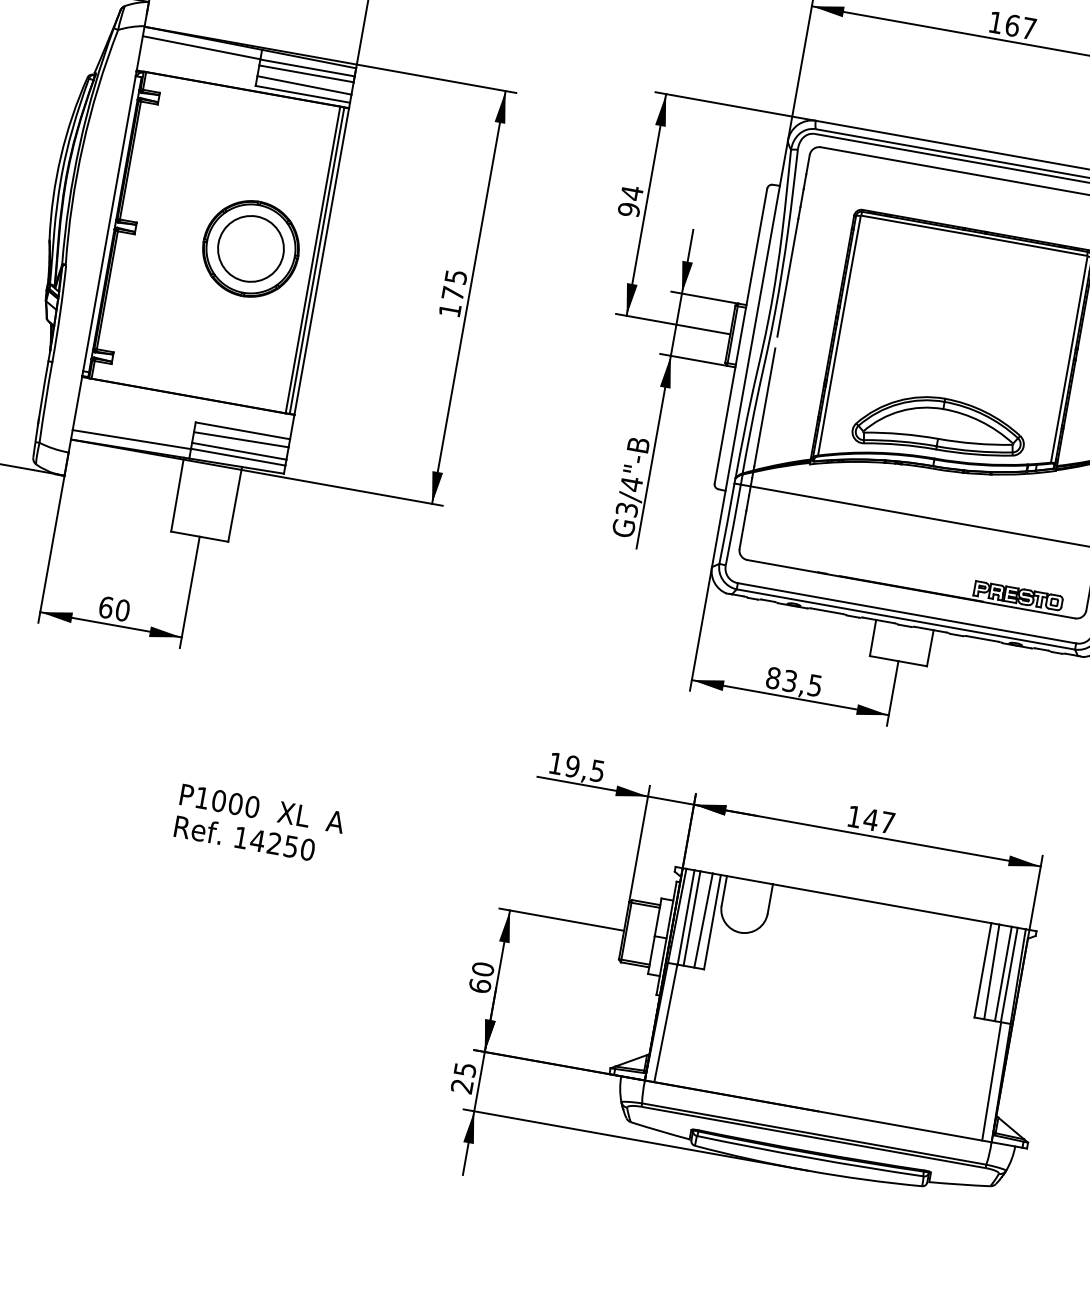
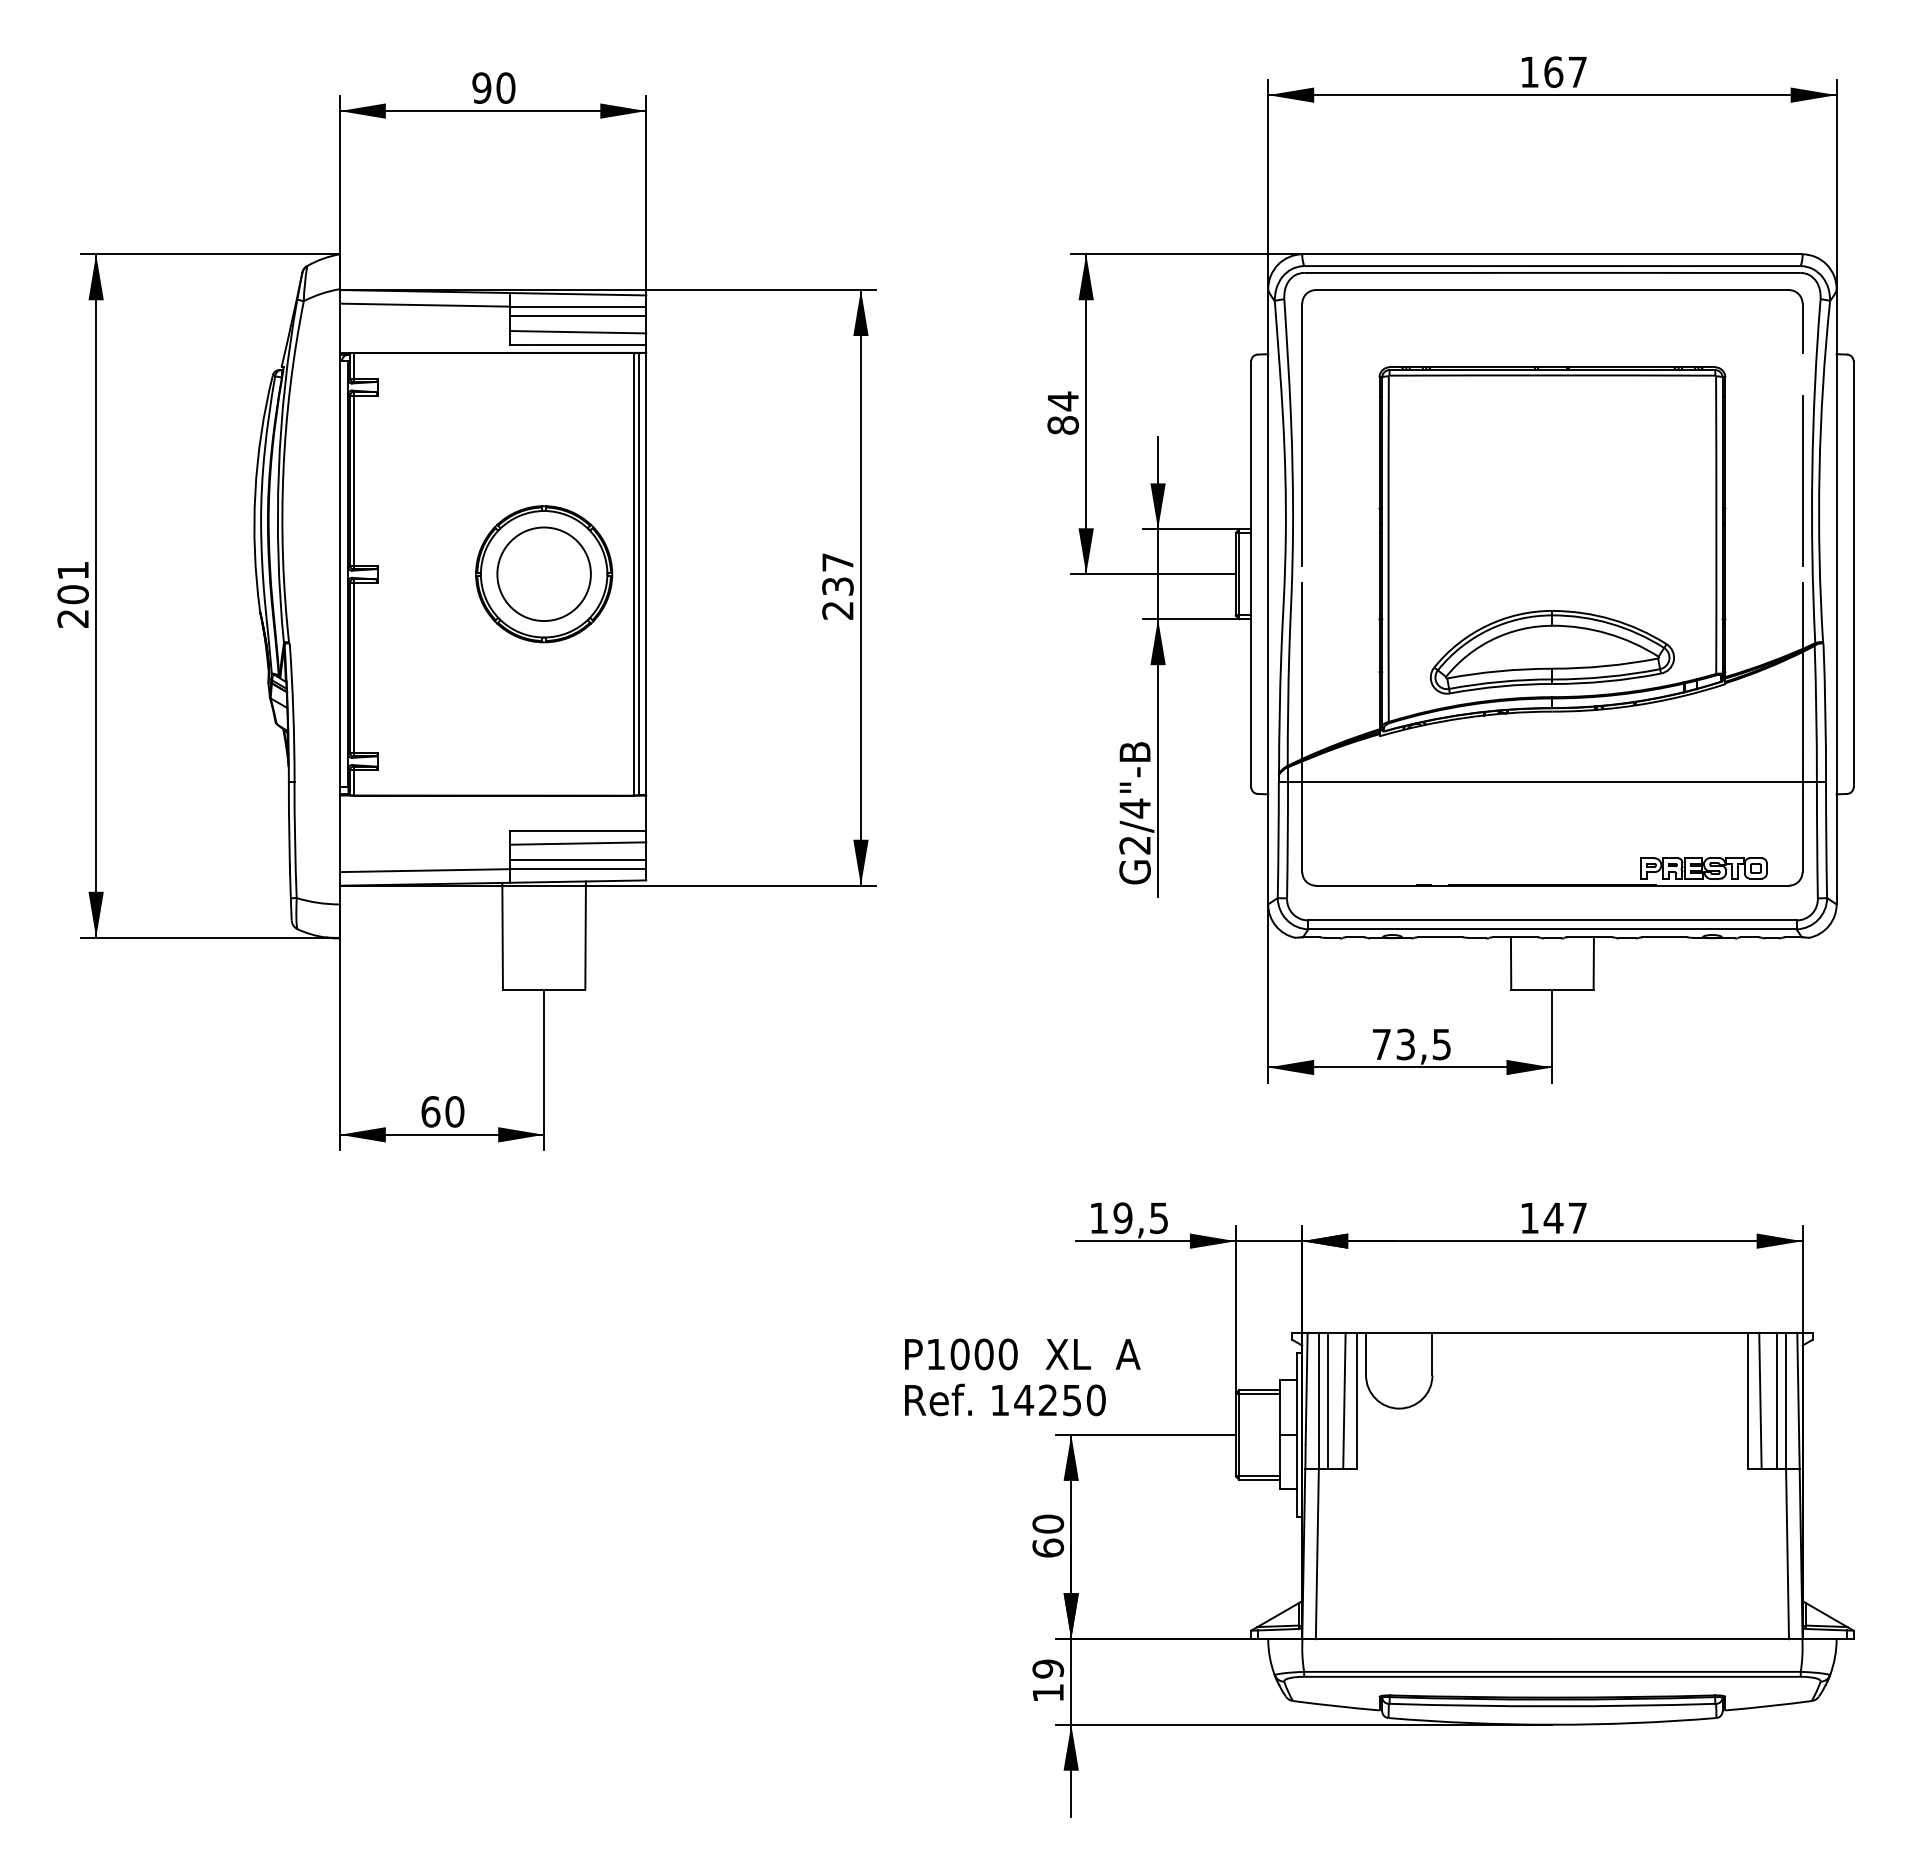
text: (629, 209) -> (1063, 425), 94 -> 84
text: (452, 293) -> (837, 586), 175 -> 237
text: (626, 509) -> (1134, 845), G3/4"-B -> G2/4"-B
text: (773, 678) -> (1381, 1044), 83,5 -> 73,5
text: (259, 824) -> (1022, 1377), moved
text: (463, 1077) -> (1047, 1680), 25 -> 19

